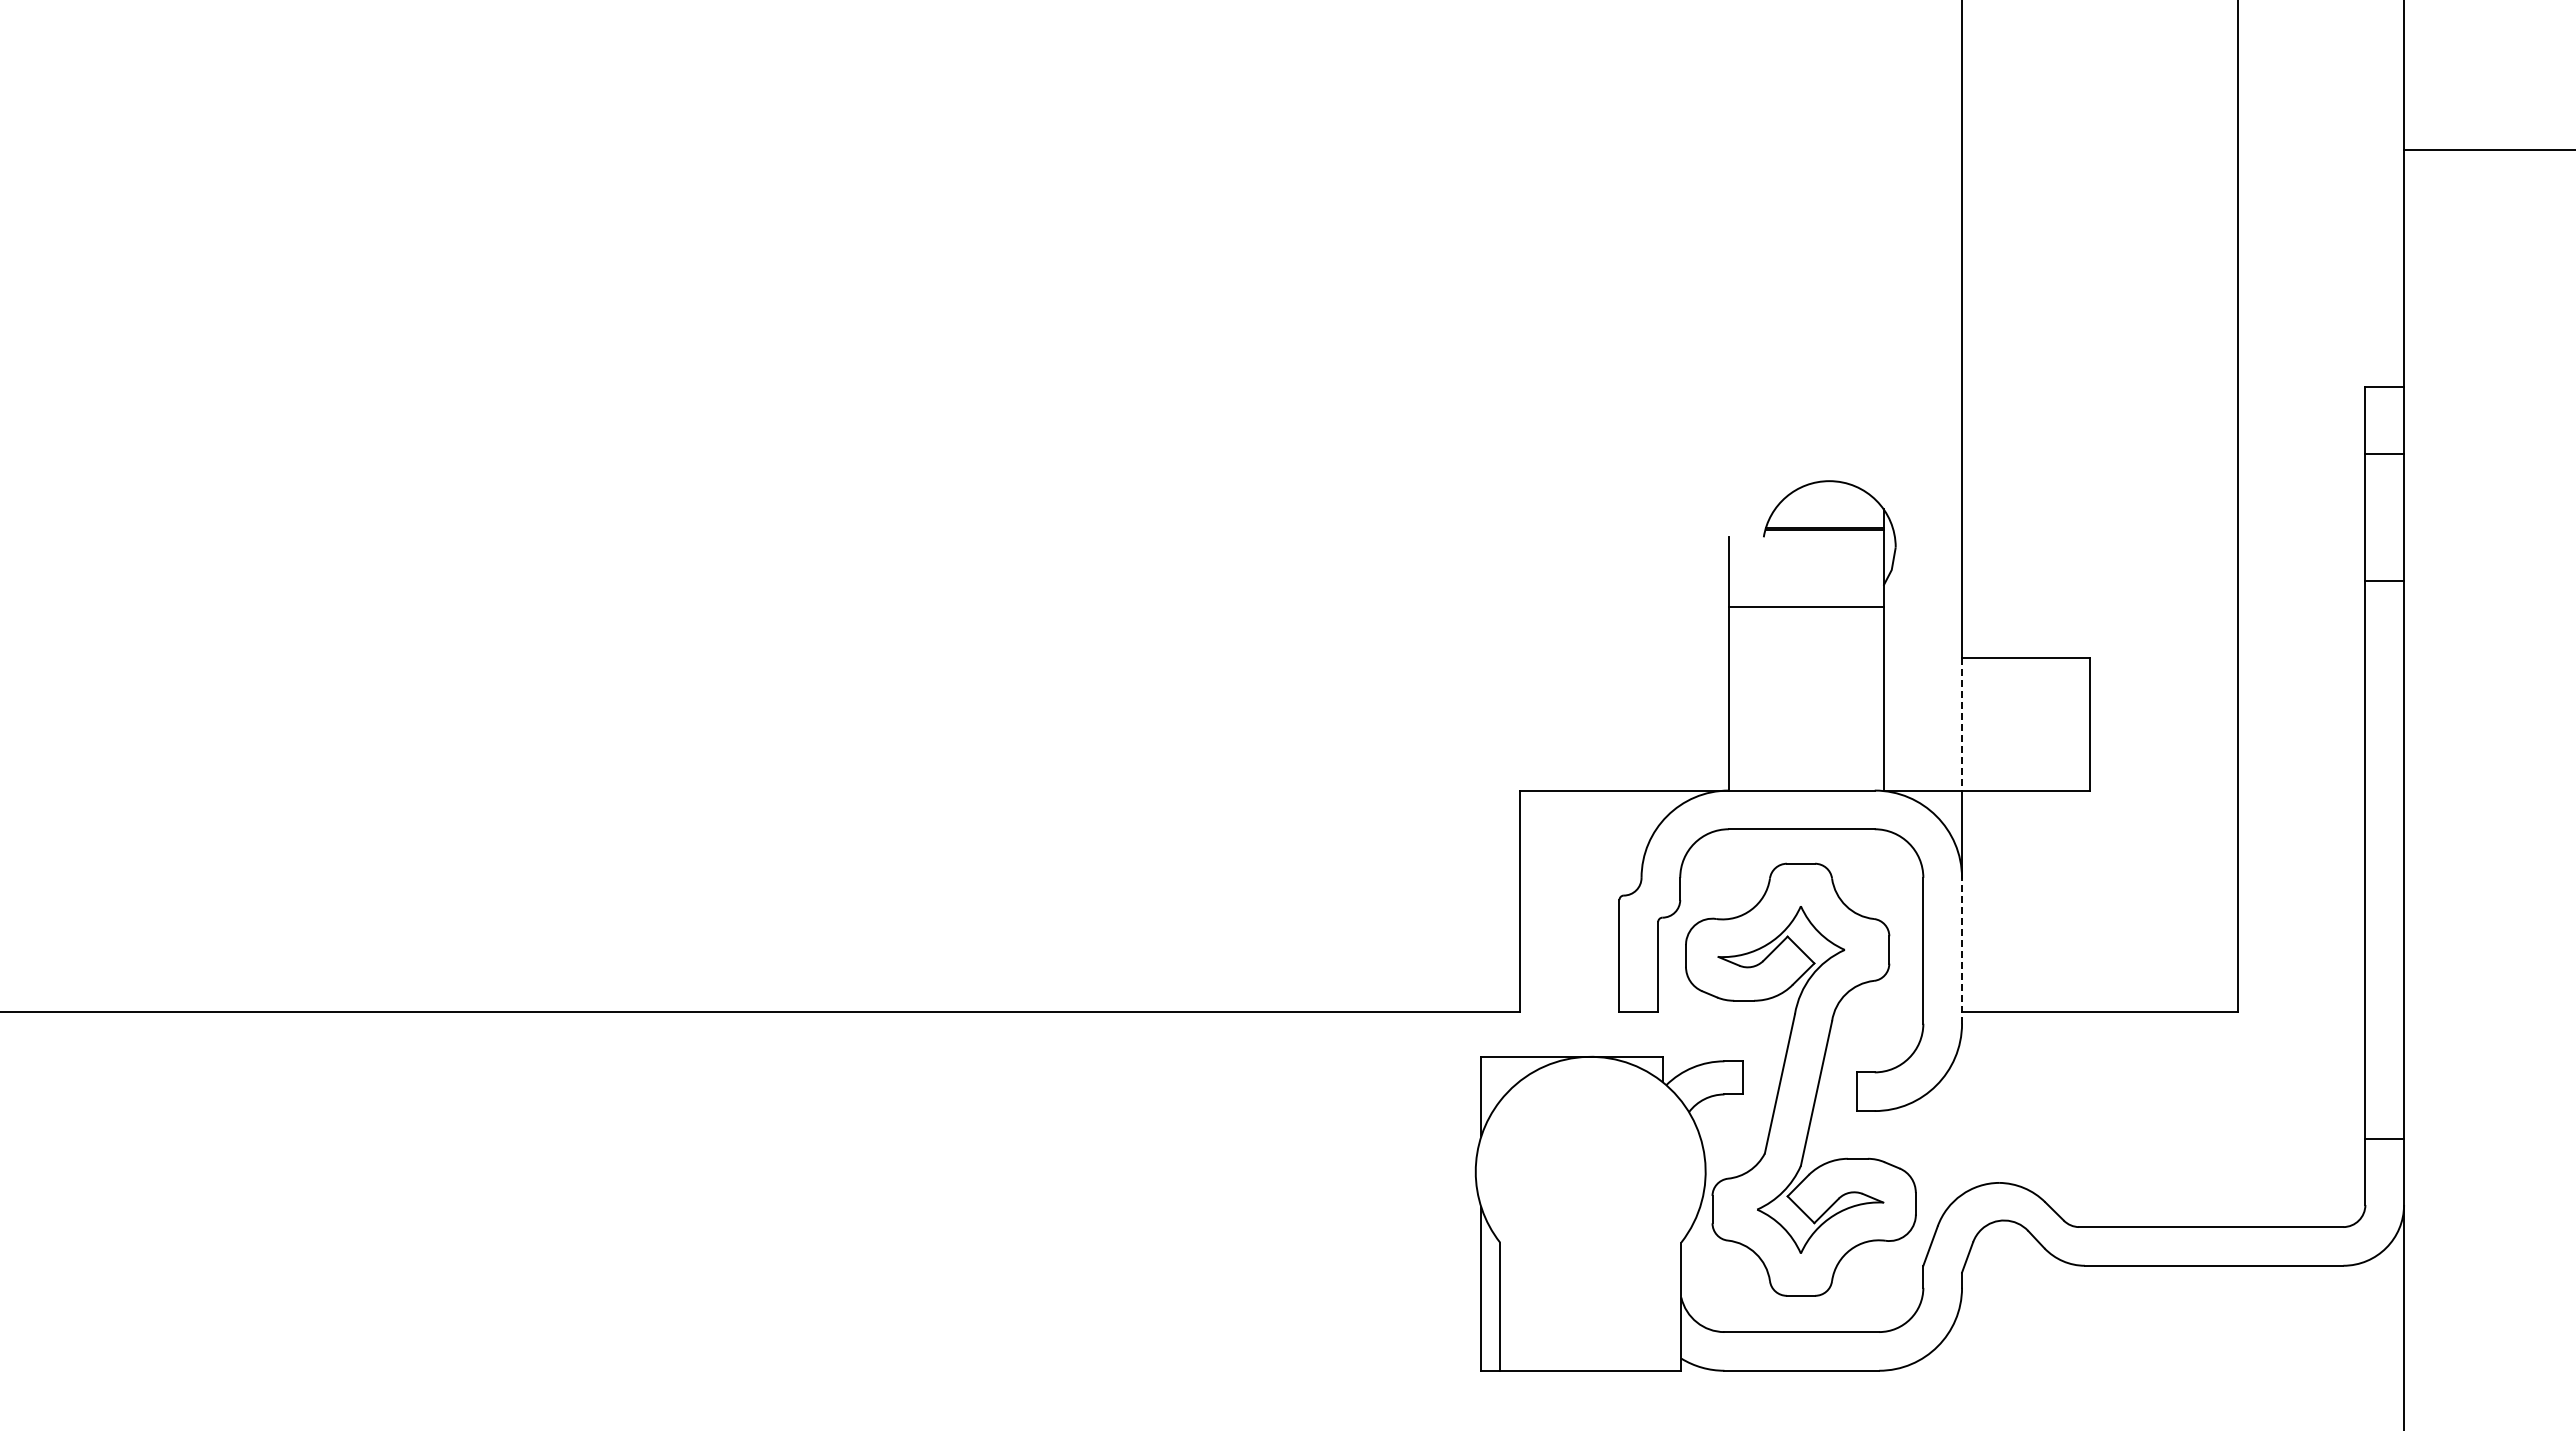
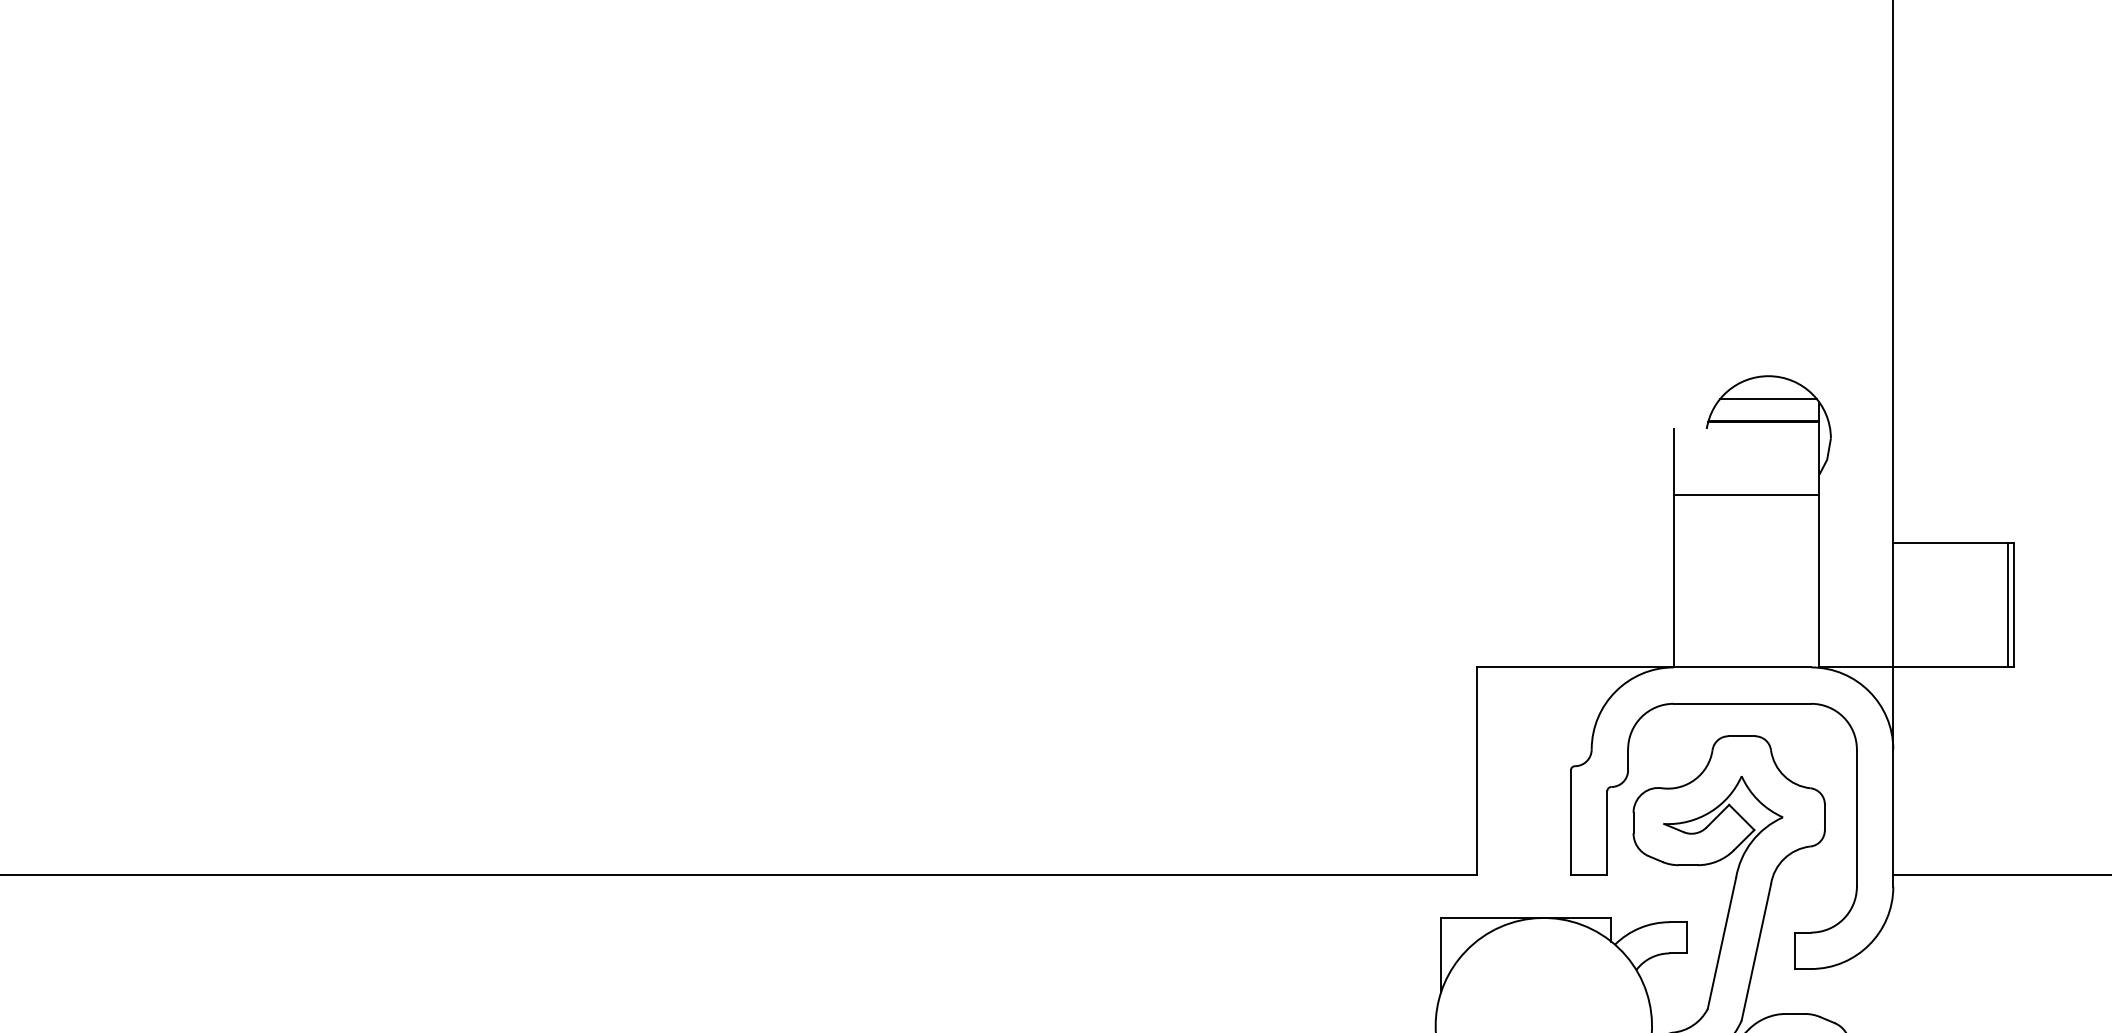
line: (1828, 505) -> (1767, 399), added
line: (2083, 723) -> (2007, 604), added
line: (1962, 724) -> (1893, 605), dashed -> solid
line: (1962, 950) -> (1893, 817), dashed -> solid

